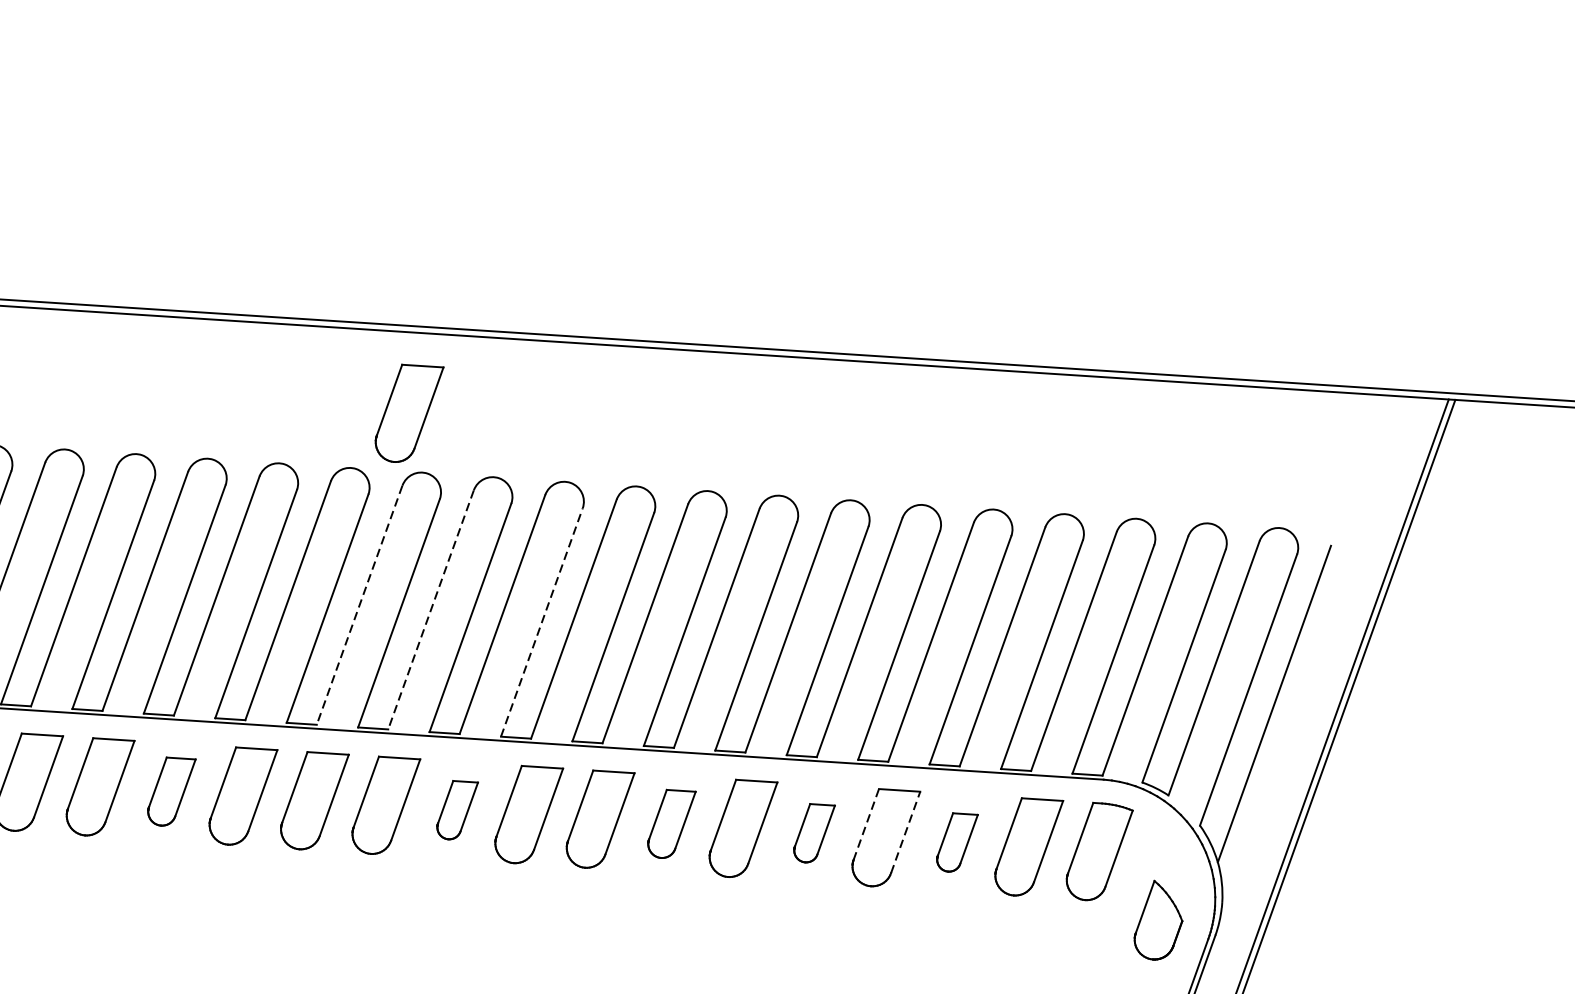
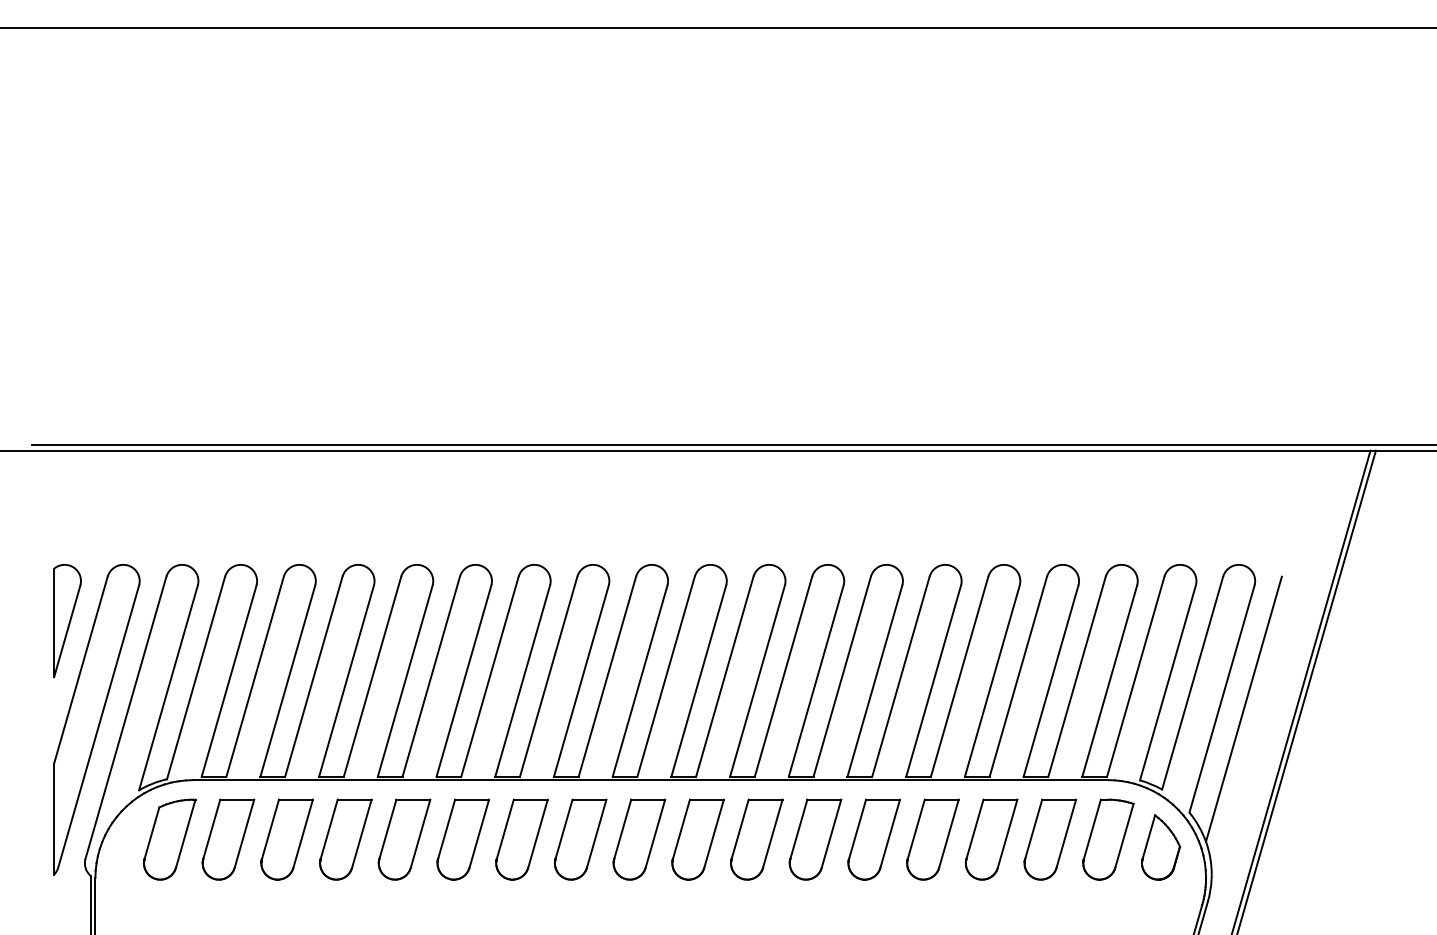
part: (408, 413) -> (519, 517), removed
line: (358, 606) -> (489, 677), dashed -> solid
line: (430, 610) -> (548, 677), dashed -> solid
line: (542, 621) -> (640, 680), dashed -> solid
part: (171, 791) -> (345, 839), size x1.43
part: (456, 810) -> (580, 839), size x1.67
part: (671, 824) -> (756, 839), size x1.43
line: (866, 824) -> (916, 829), dashed -> solid
line: (906, 832) -> (949, 833), dashed -> solid
part: (813, 833) -> (873, 839), size x1.67
part: (957, 842) -> (991, 839), size x1.67
part: (1159, 920) -> (1161, 847), moved

